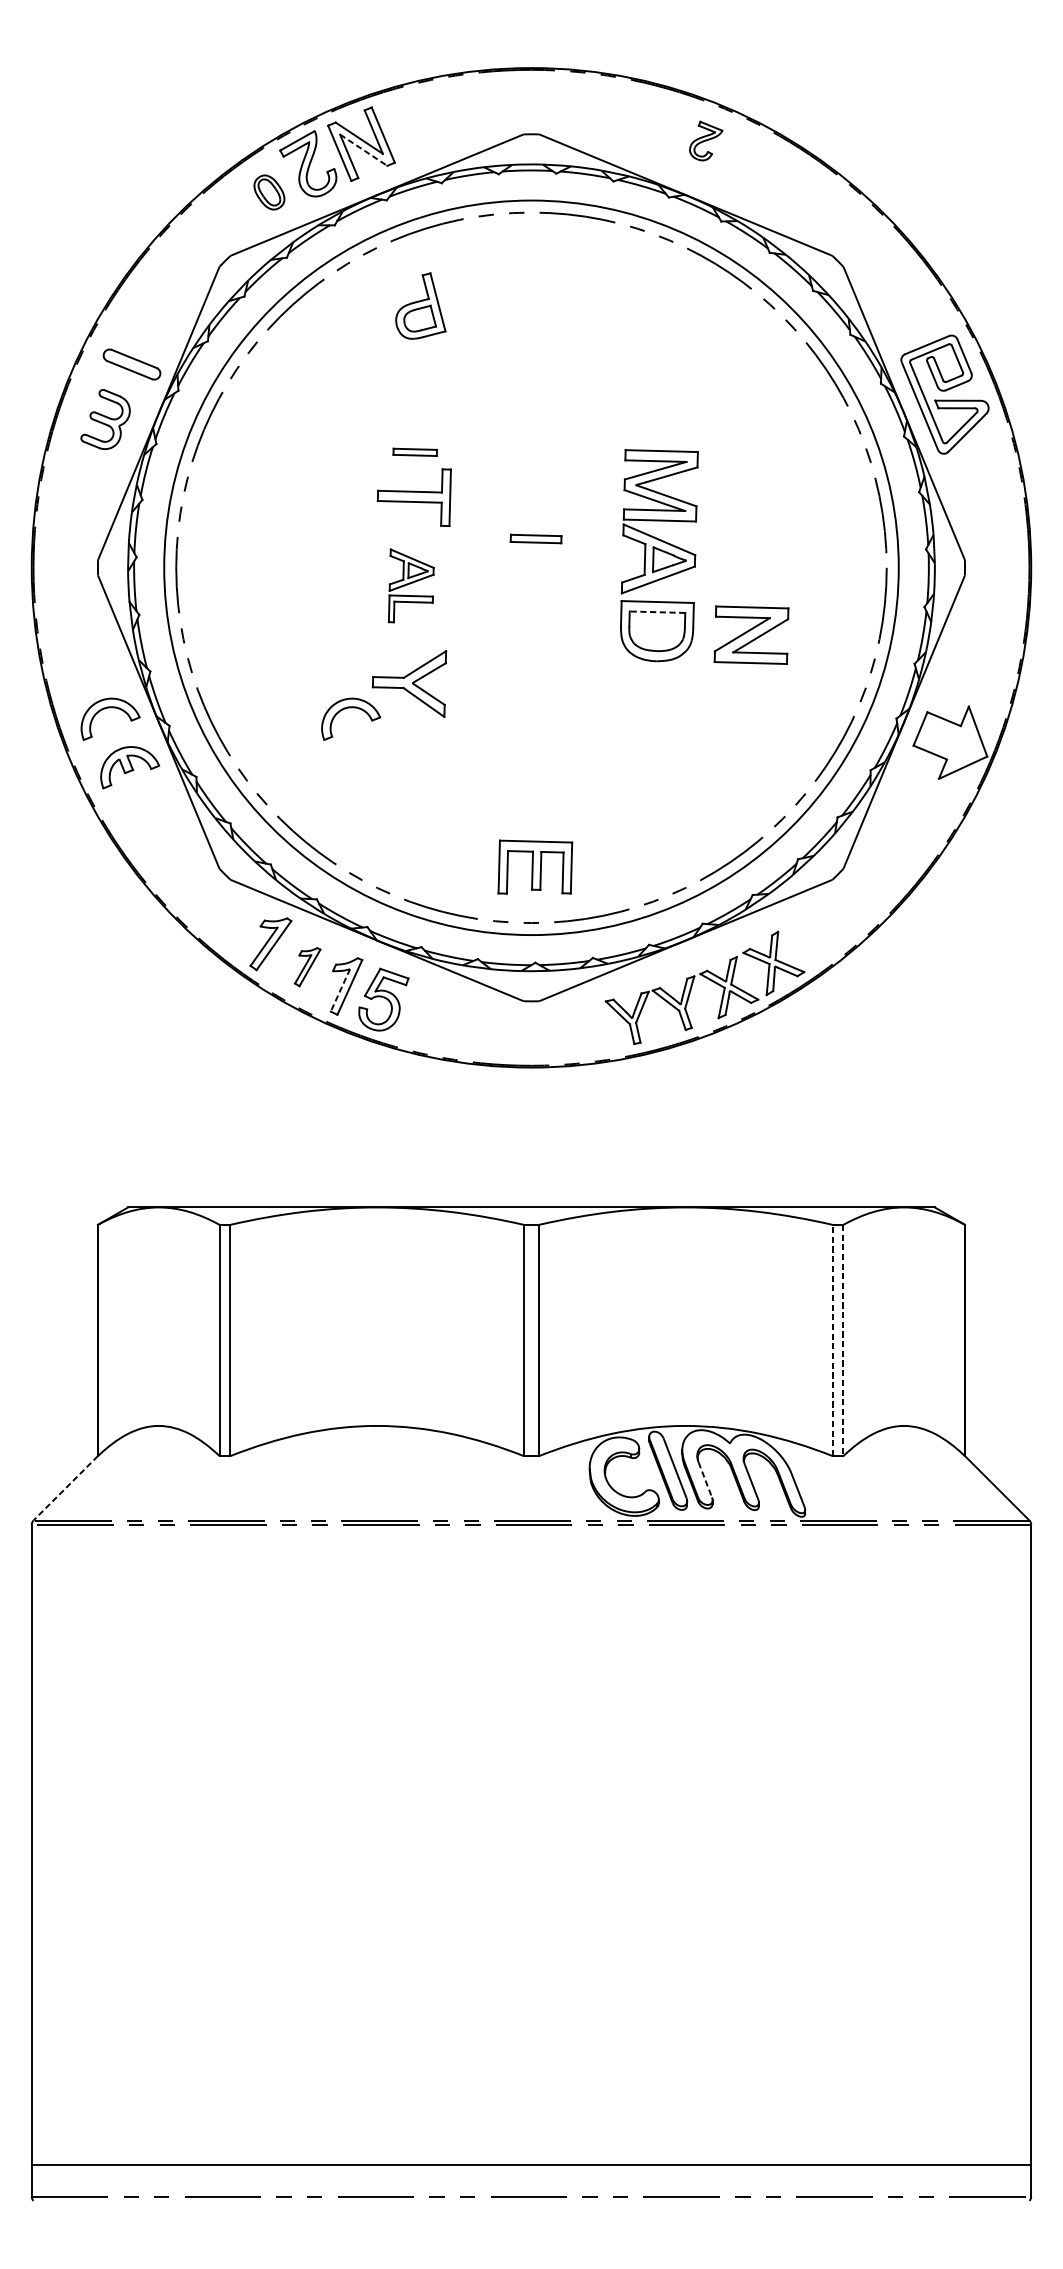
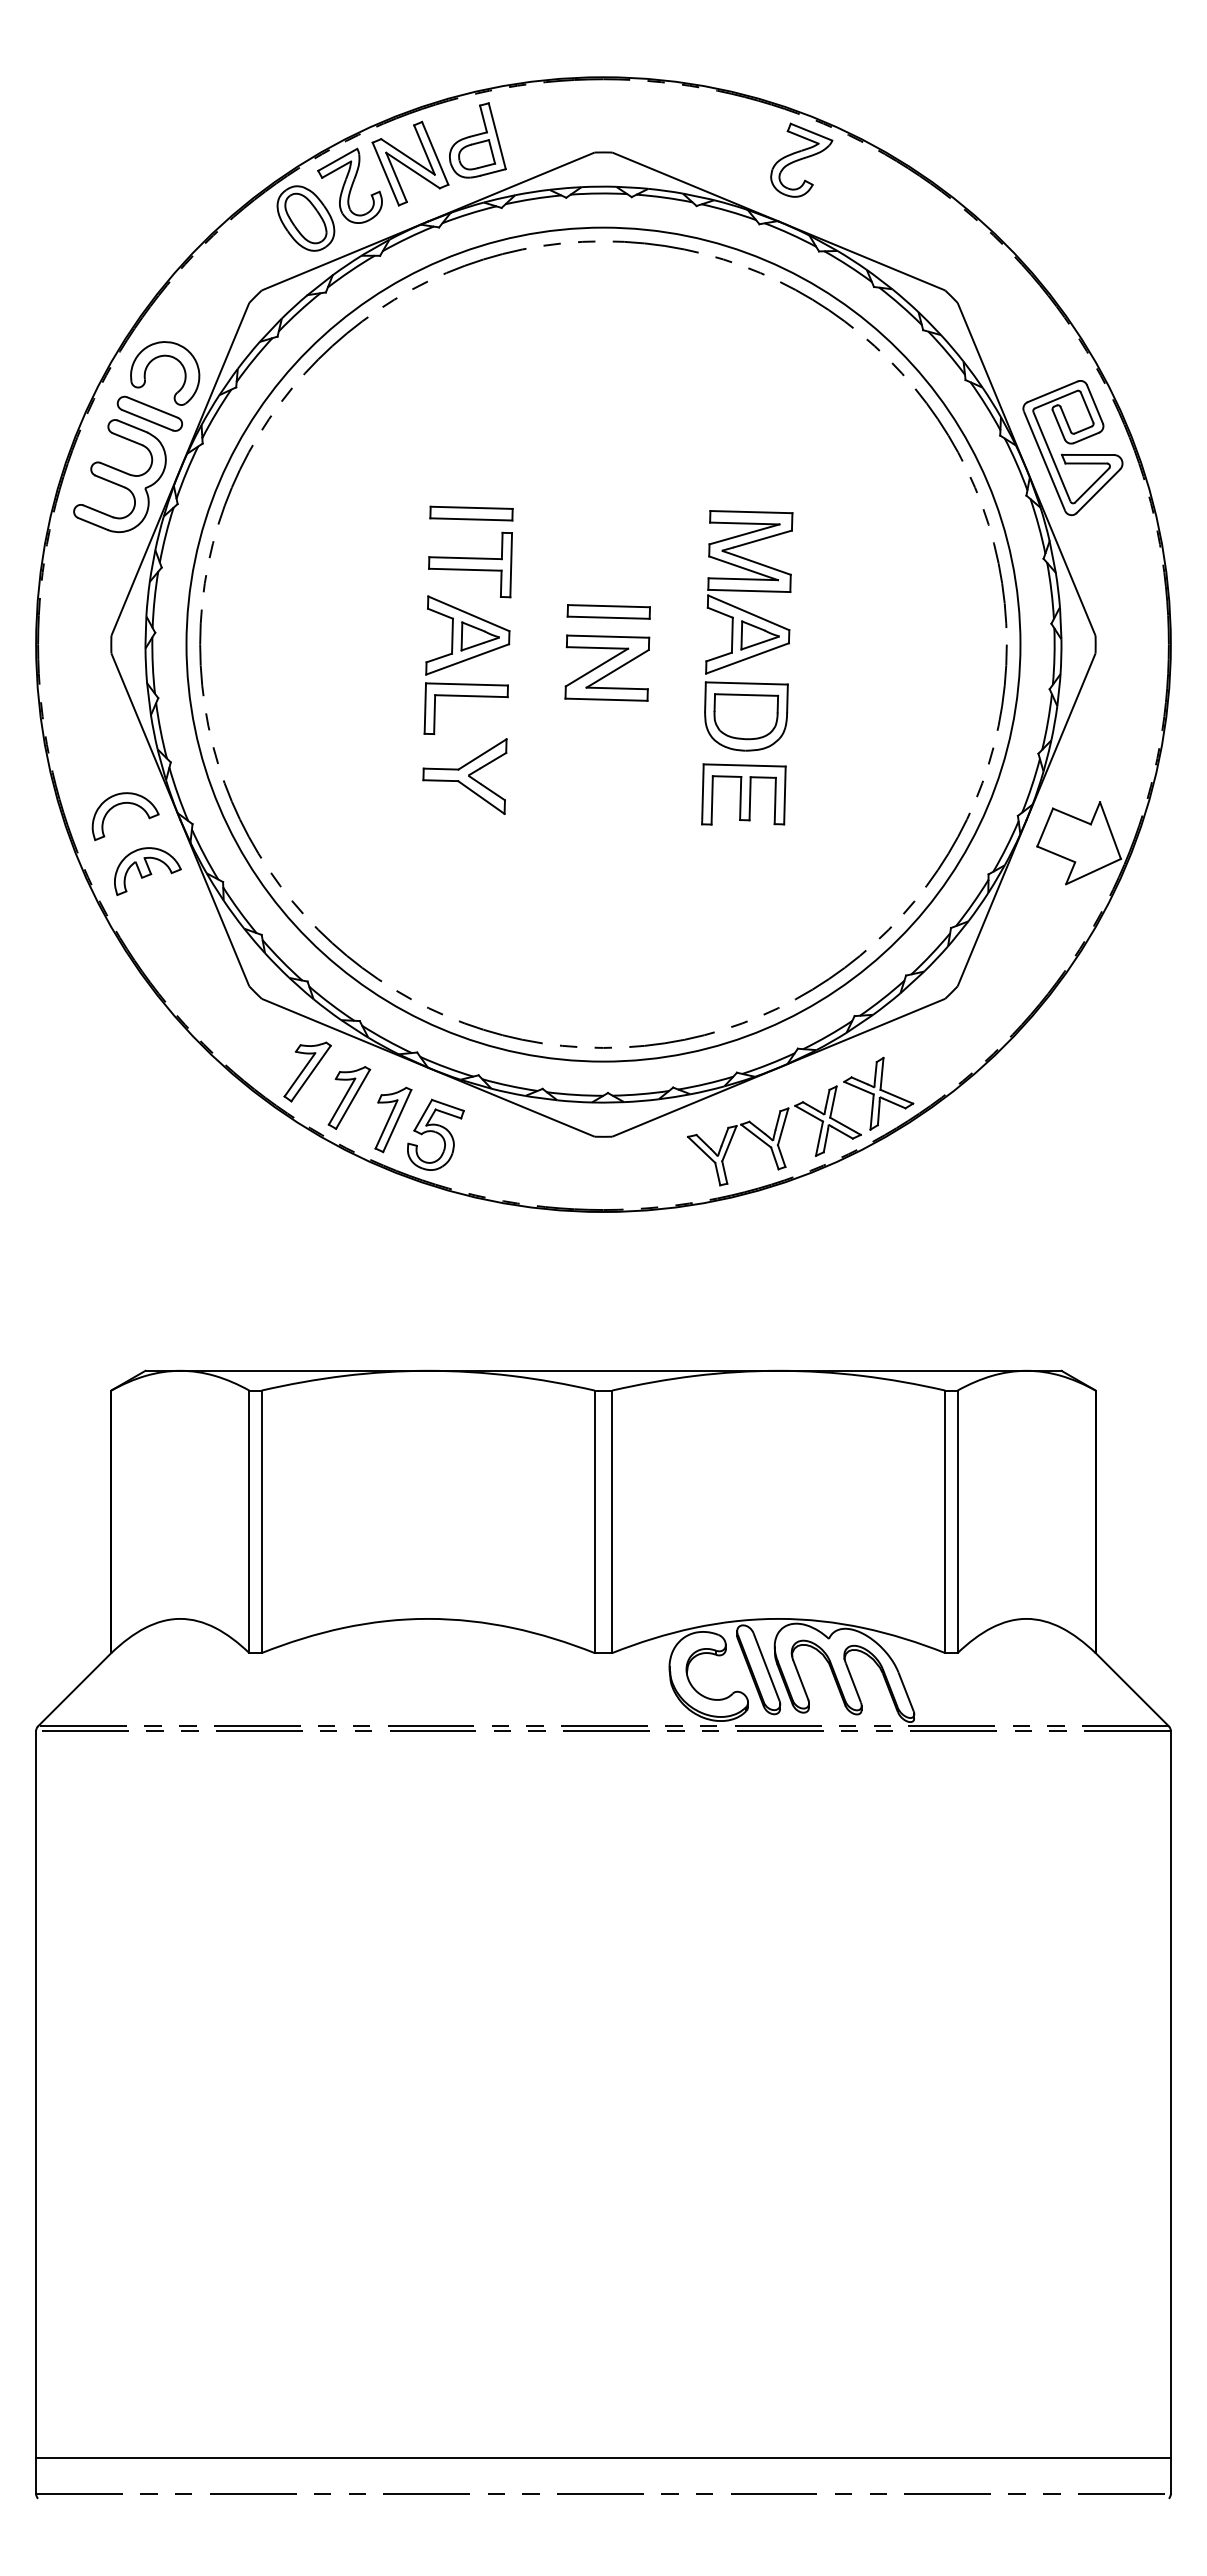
part: (705, 140) -> (801, 159), size x1.67
line: (364, 150) -> (413, 170), dashed -> solid
part: (269, 192) -> (305, 218), size x1.67
part: (420, 306) -> (477, 140), moved
part: (149, 314) -> (169, 357), added
part: (105, 419) -> (119, 476), size x1.67
part: (415, 452) -> (471, 513), size x1.67
part: (535, 538) -> (608, 611), size x1.43
part: (410, 585) -> (466, 664), size x1.67
line: (657, 612) -> (746, 695), dashed -> solid
part: (751, 634) -> (607, 667), moved
part: (348, 708) -> (395, 804), removed
part: (535, 867) -> (743, 794), moved
part: (307, 966) -> (349, 1097), size x1.43
line: (340, 990) -> (386, 1124), dashed -> solid
line: (832, 1340) -> (945, 1521), dashed -> solid
line: (843, 1341) -> (957, 1522), dashed -> solid
line: (705, 1480) -> (801, 1680), dashed -> solid
line: (65, 1488) -> (74, 1689), dashed -> solid

